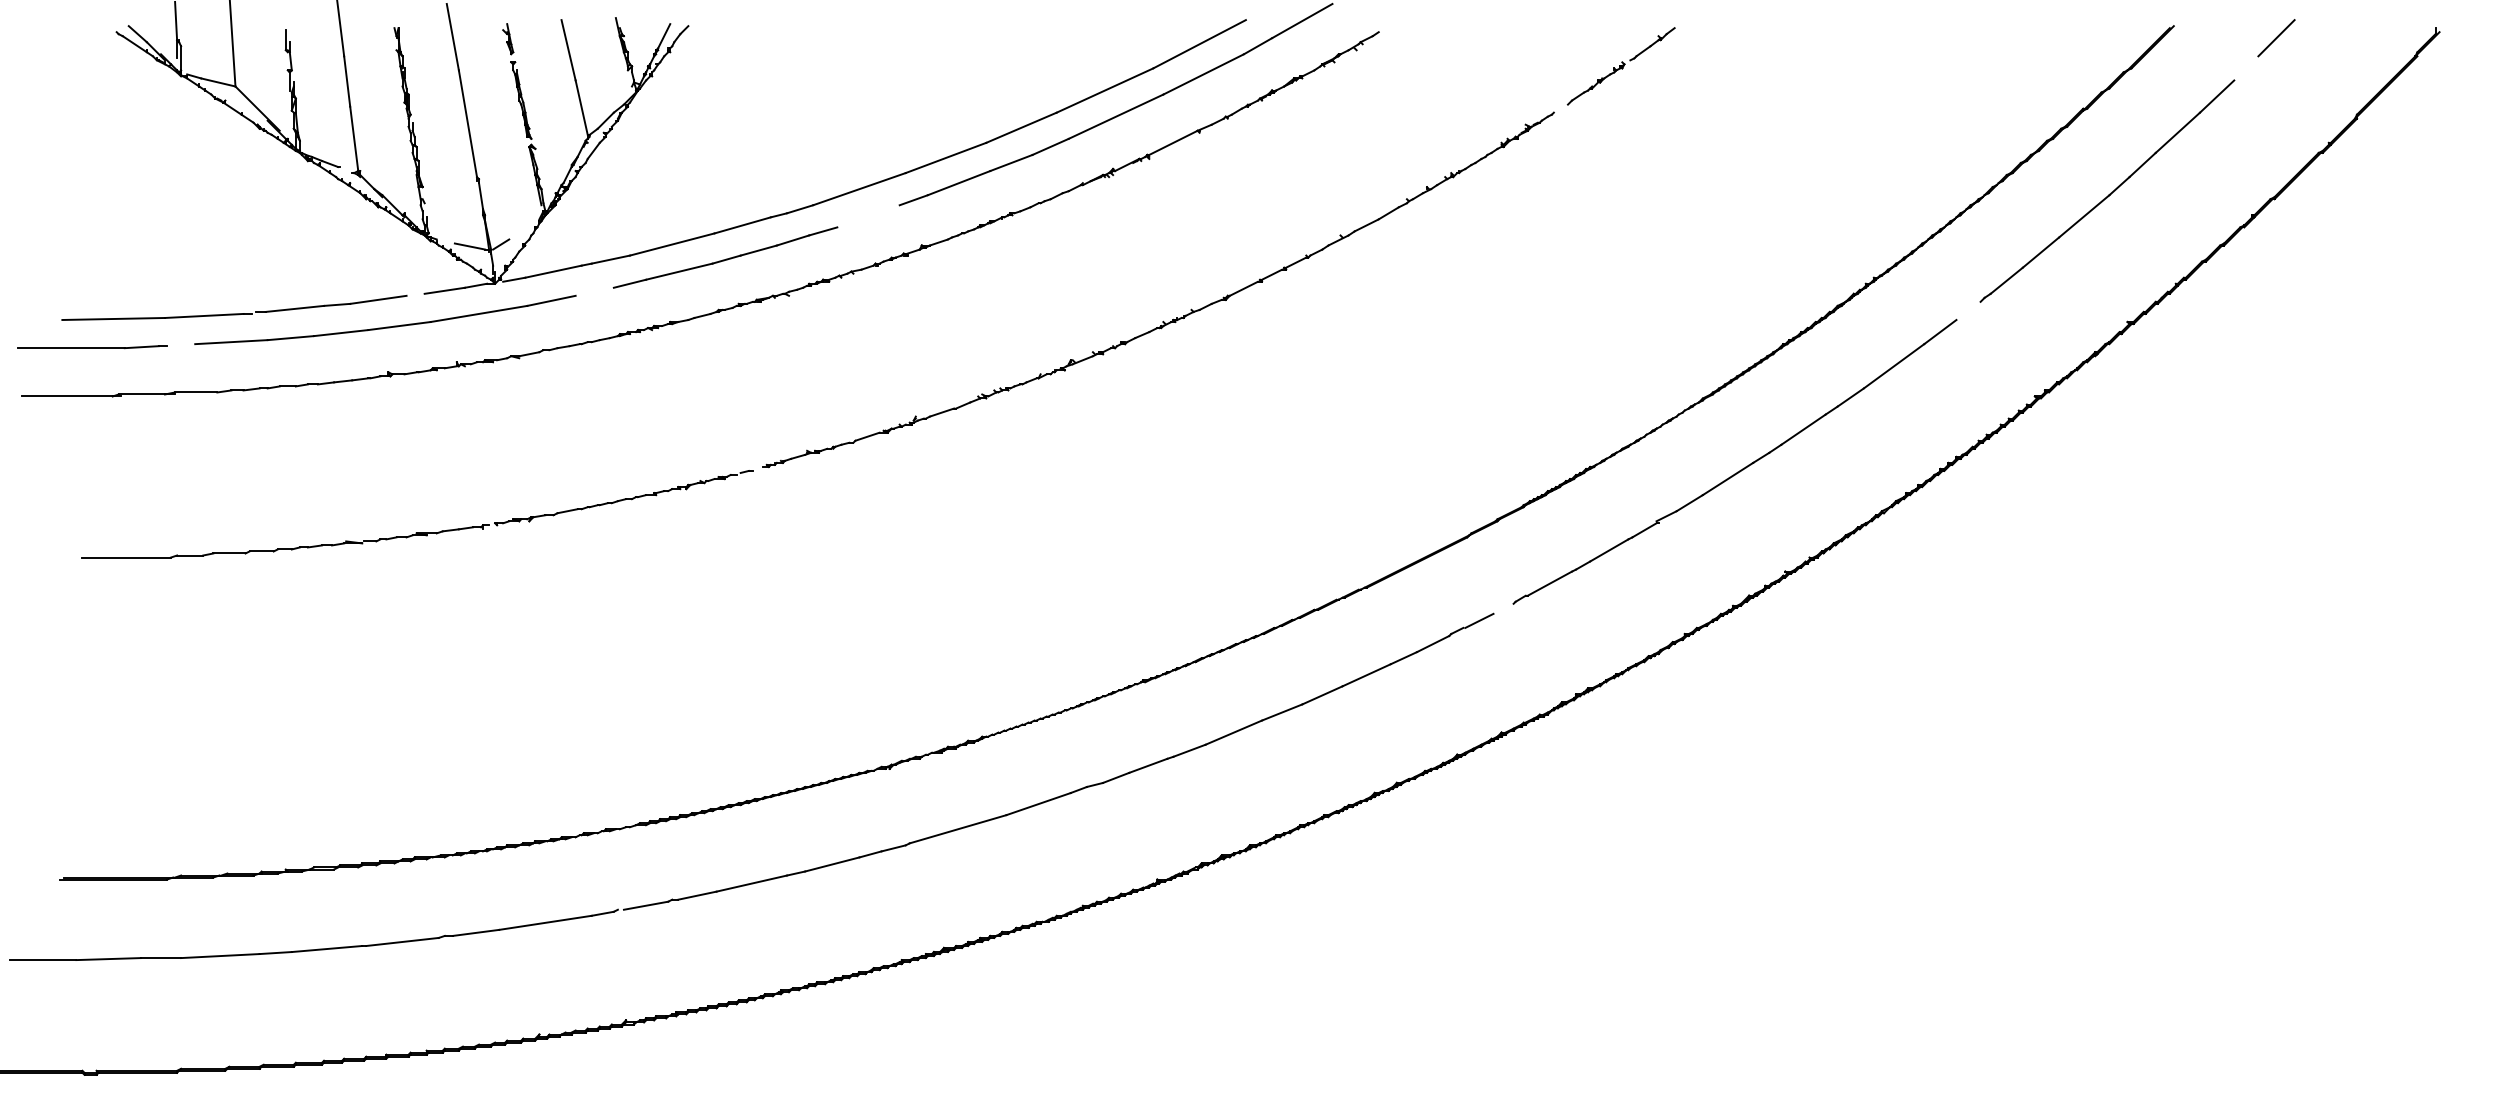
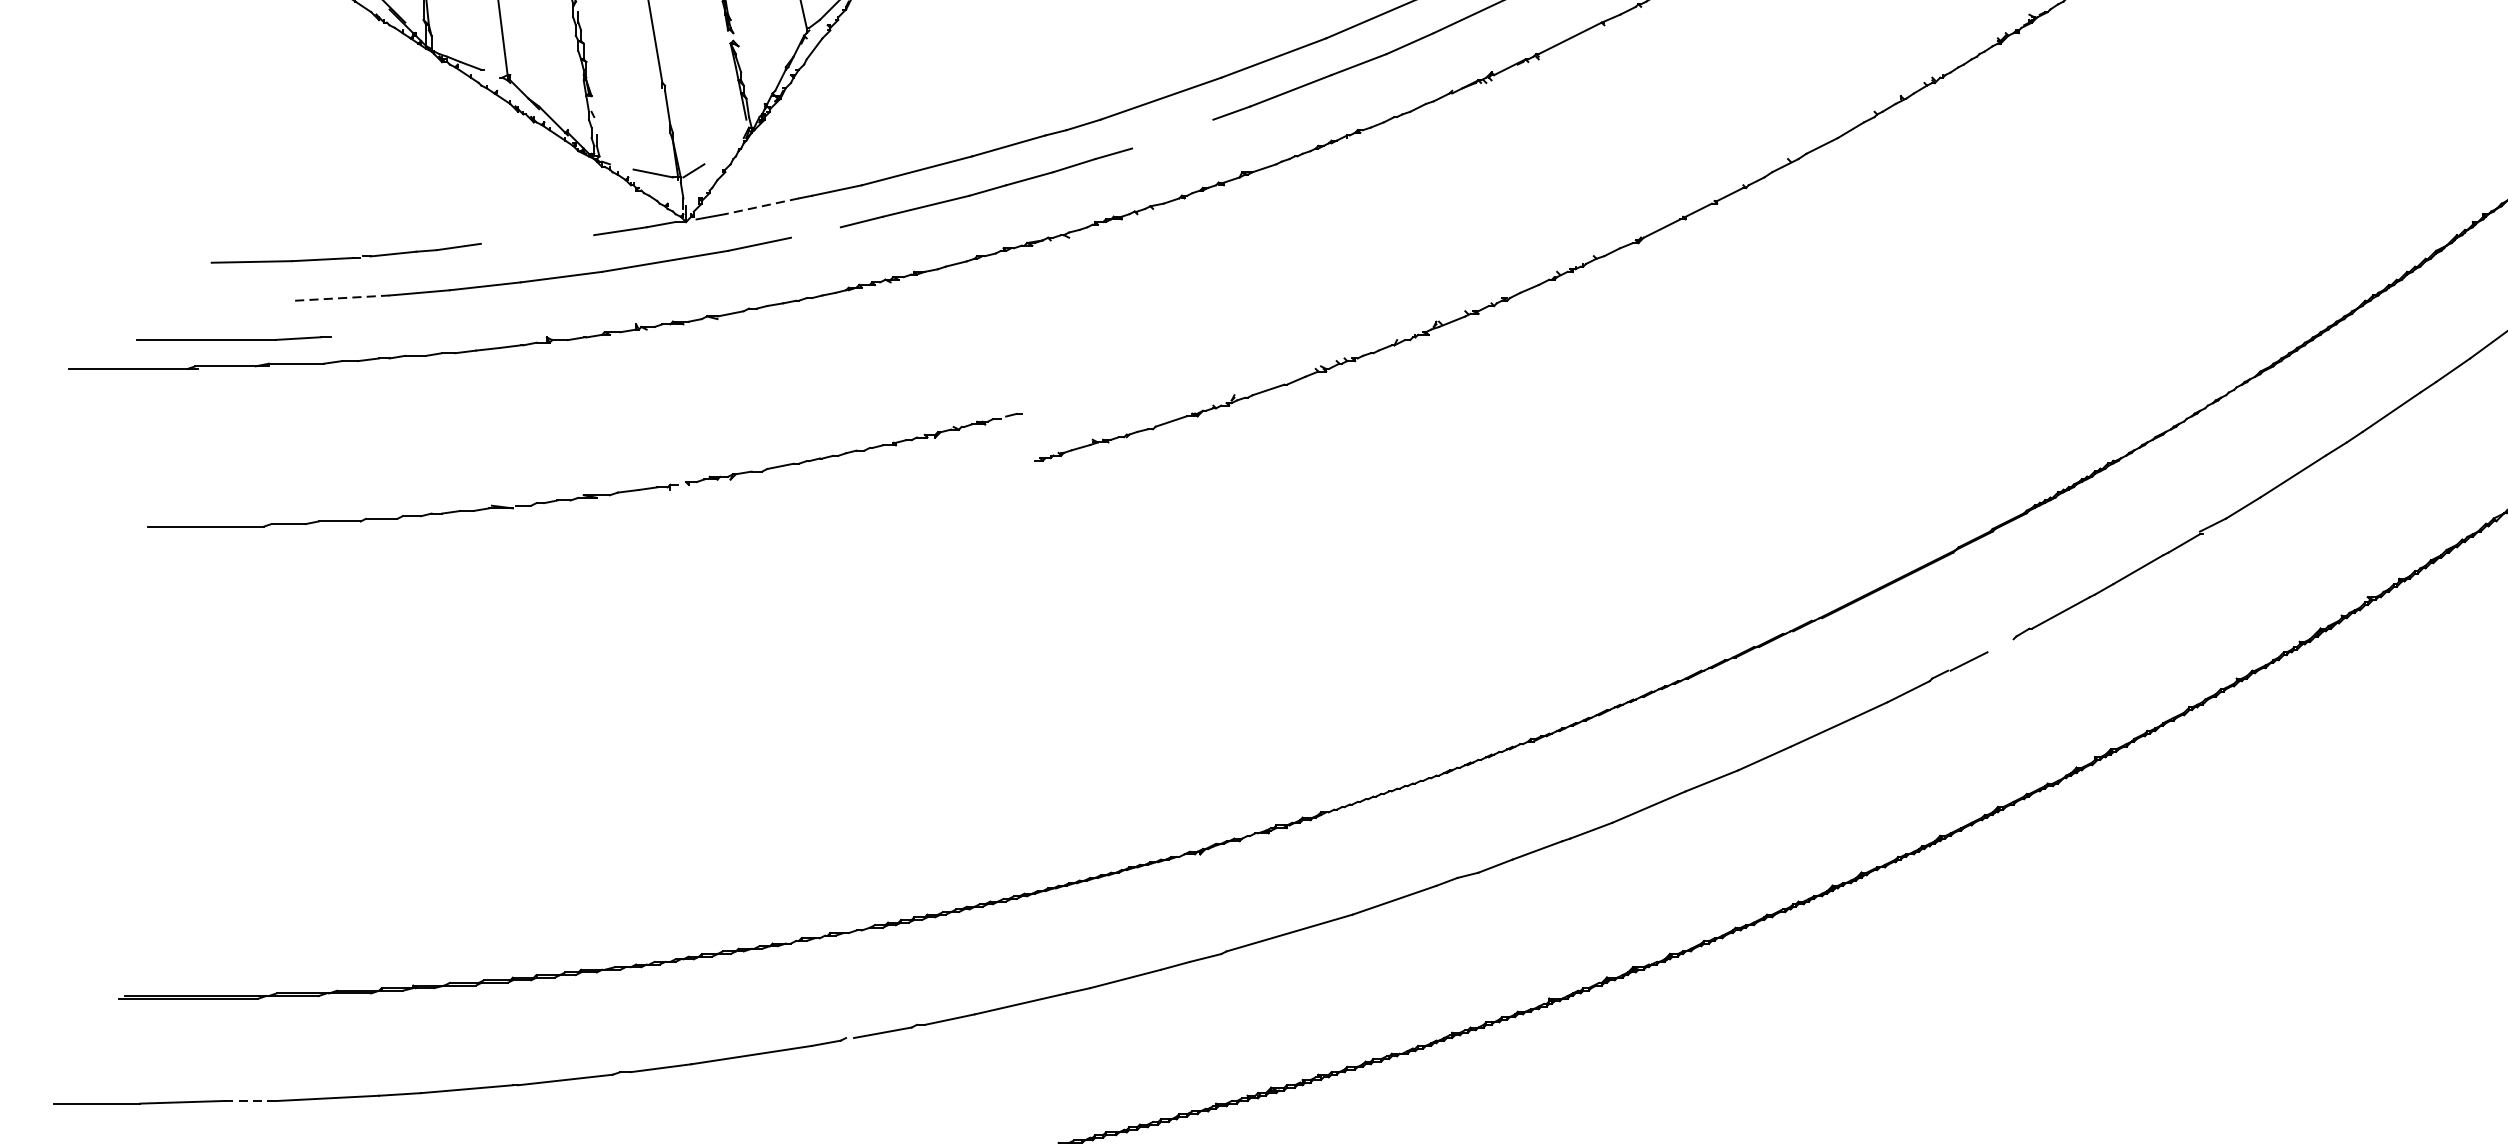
line: (553, 271) -> (762, 206), solid -> dashed
part: (234, 307) -> (346, 252), size x0.6
line: (231, 342) -> (342, 298), solid -> dashed
part: (92, 347) -> (234, 338), moved
part: (417, 532) -> (584, 494), moved
line: (161, 958) -> (251, 1101), solid -> dashed

